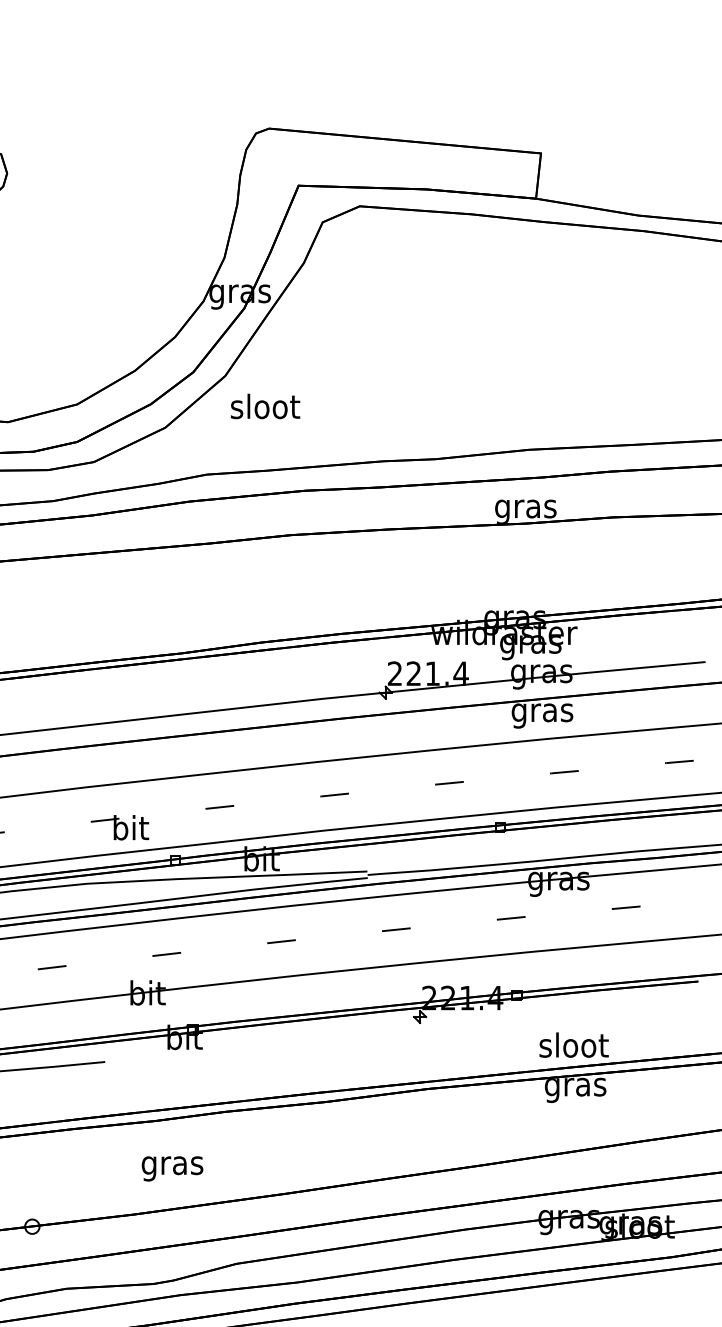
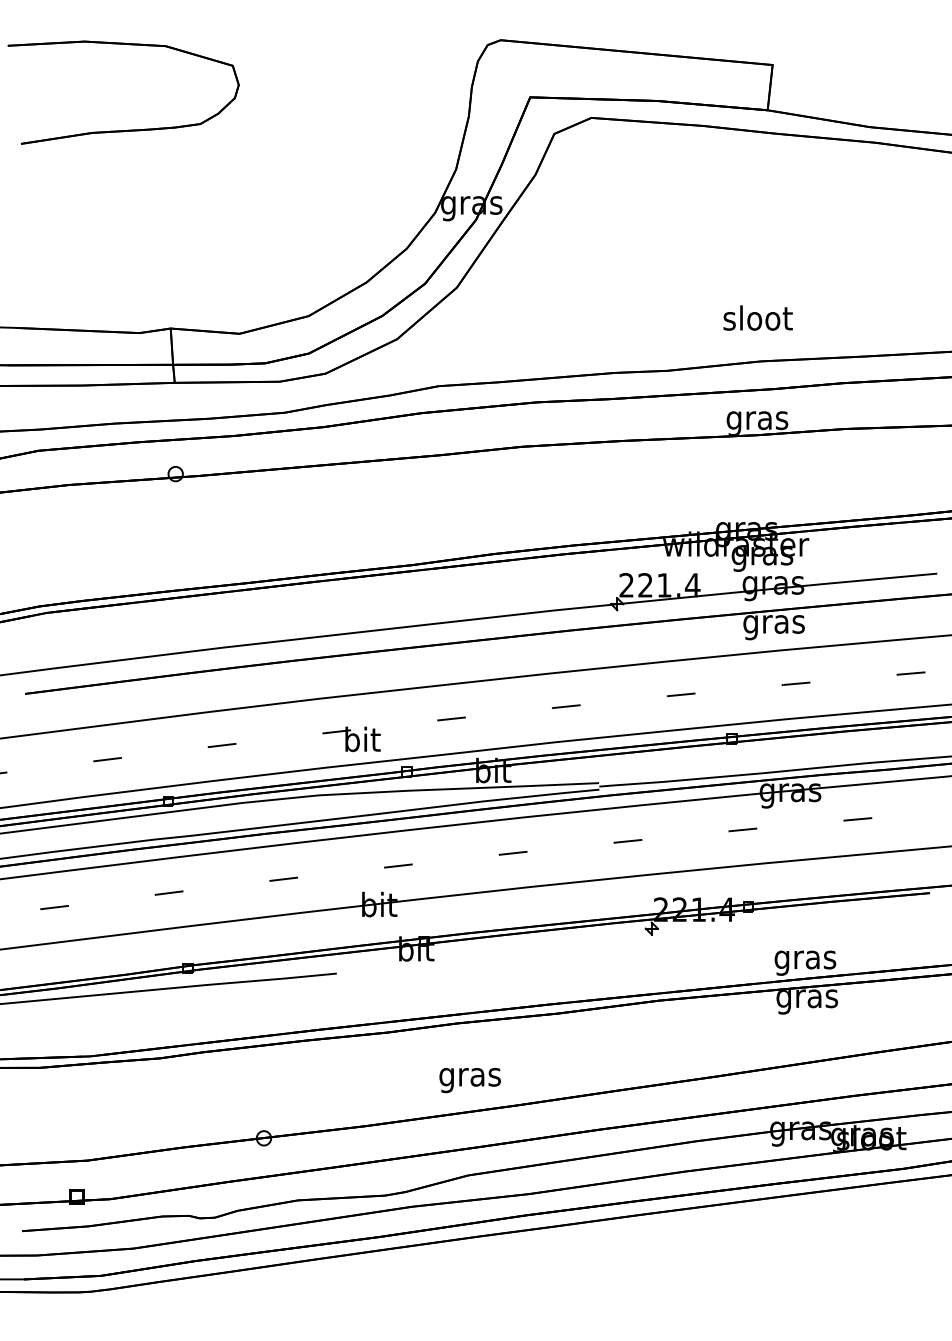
text: (264, 405) -> (757, 317), moved
text: (573, 1047) -> (805, 959), sloot -> gras
text: (171, 1168) -> (469, 1080), moved

